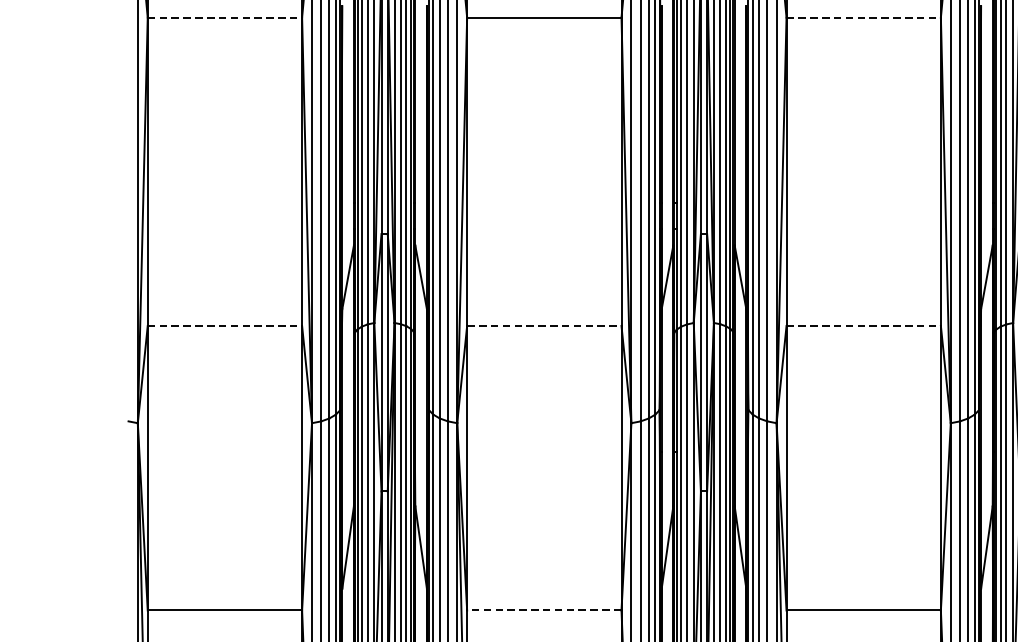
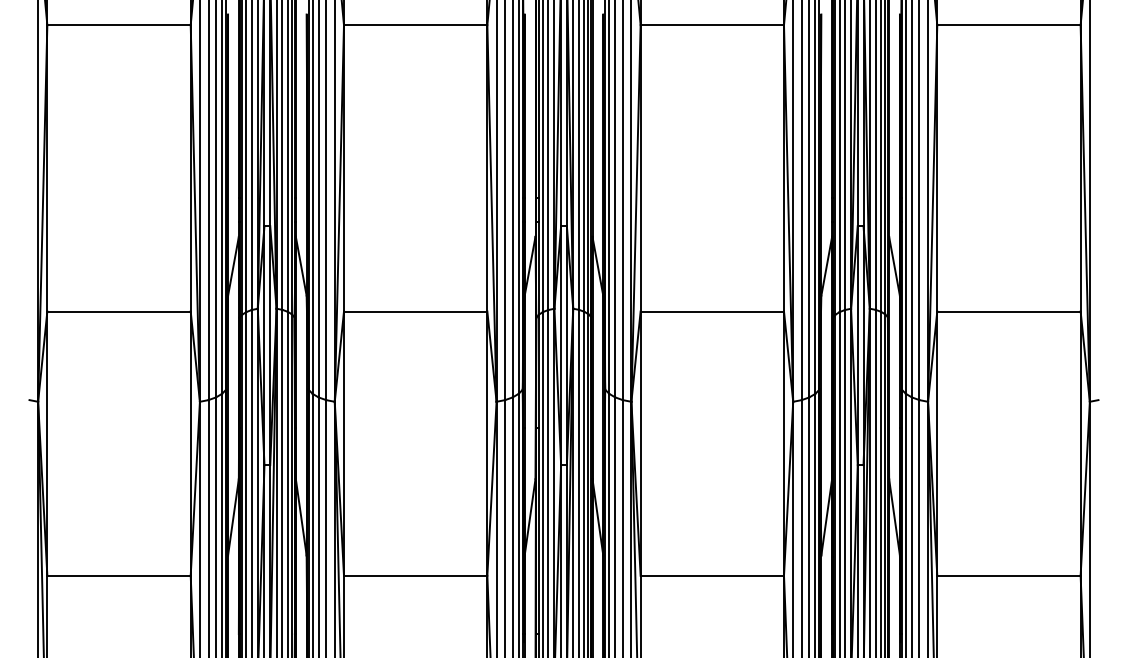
line: (225, 18) -> (119, 25), dashed -> solid
line: (863, 18) -> (712, 25), dashed -> solid
line: (225, 325) -> (119, 311), dashed -> solid
line: (544, 325) -> (415, 311), dashed -> solid
line: (863, 325) -> (712, 311), dashed -> solid
line: (544, 610) -> (415, 575), dashed -> solid

